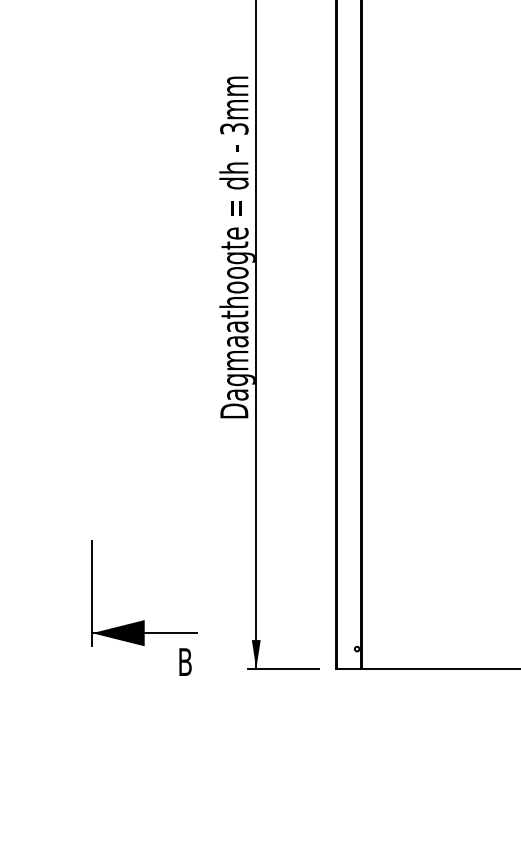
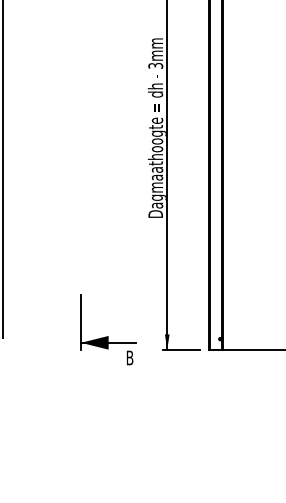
part: (144, 621) -> (108, 336), moved

